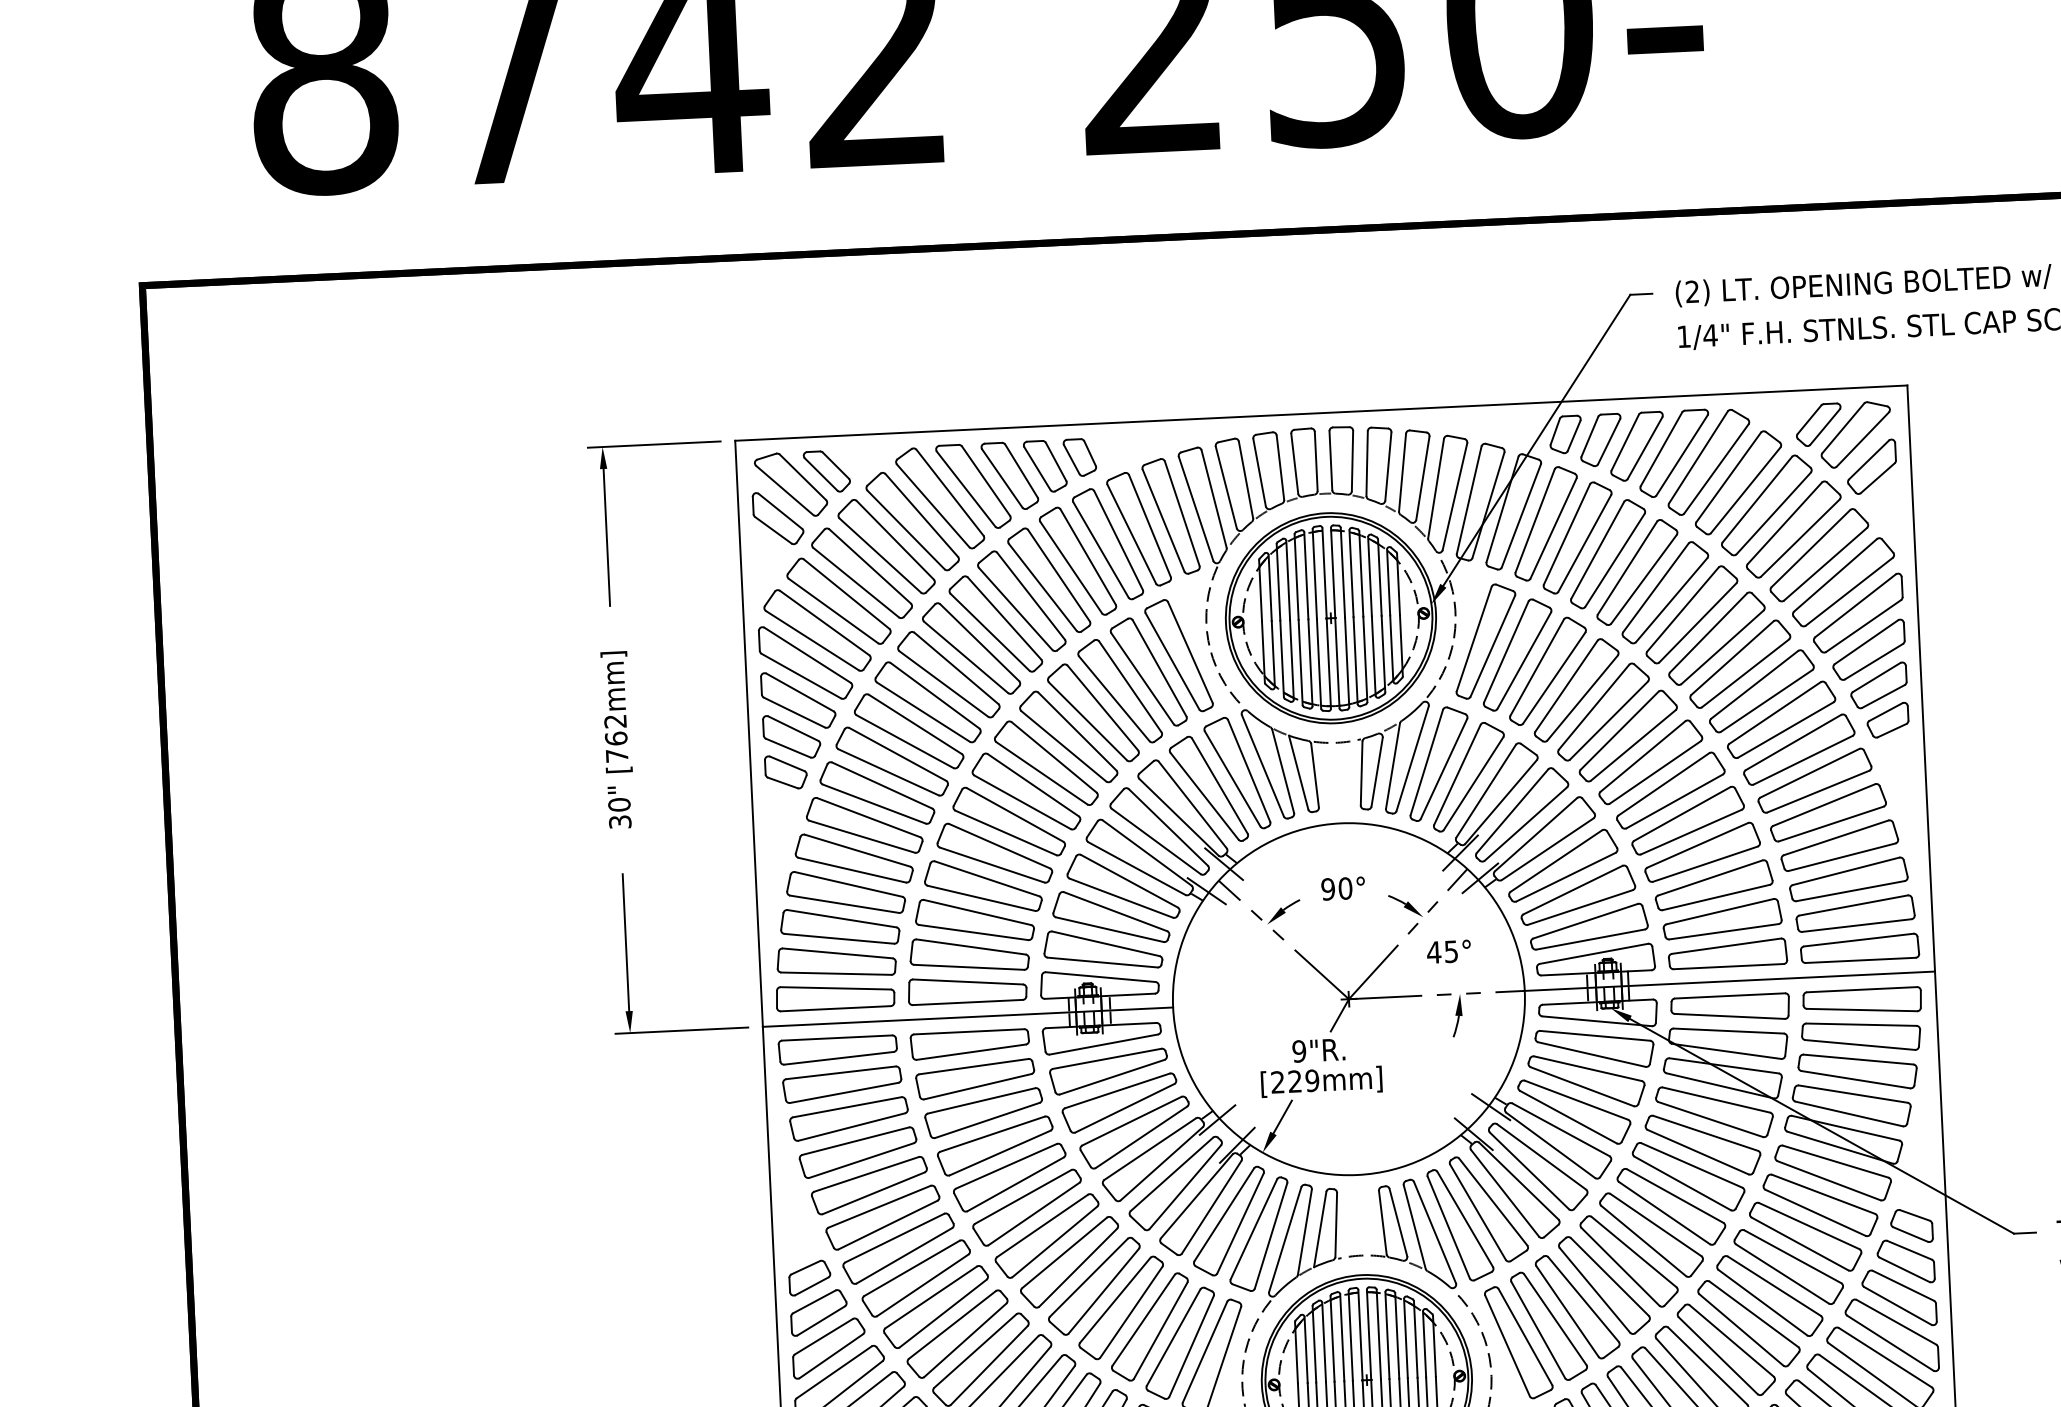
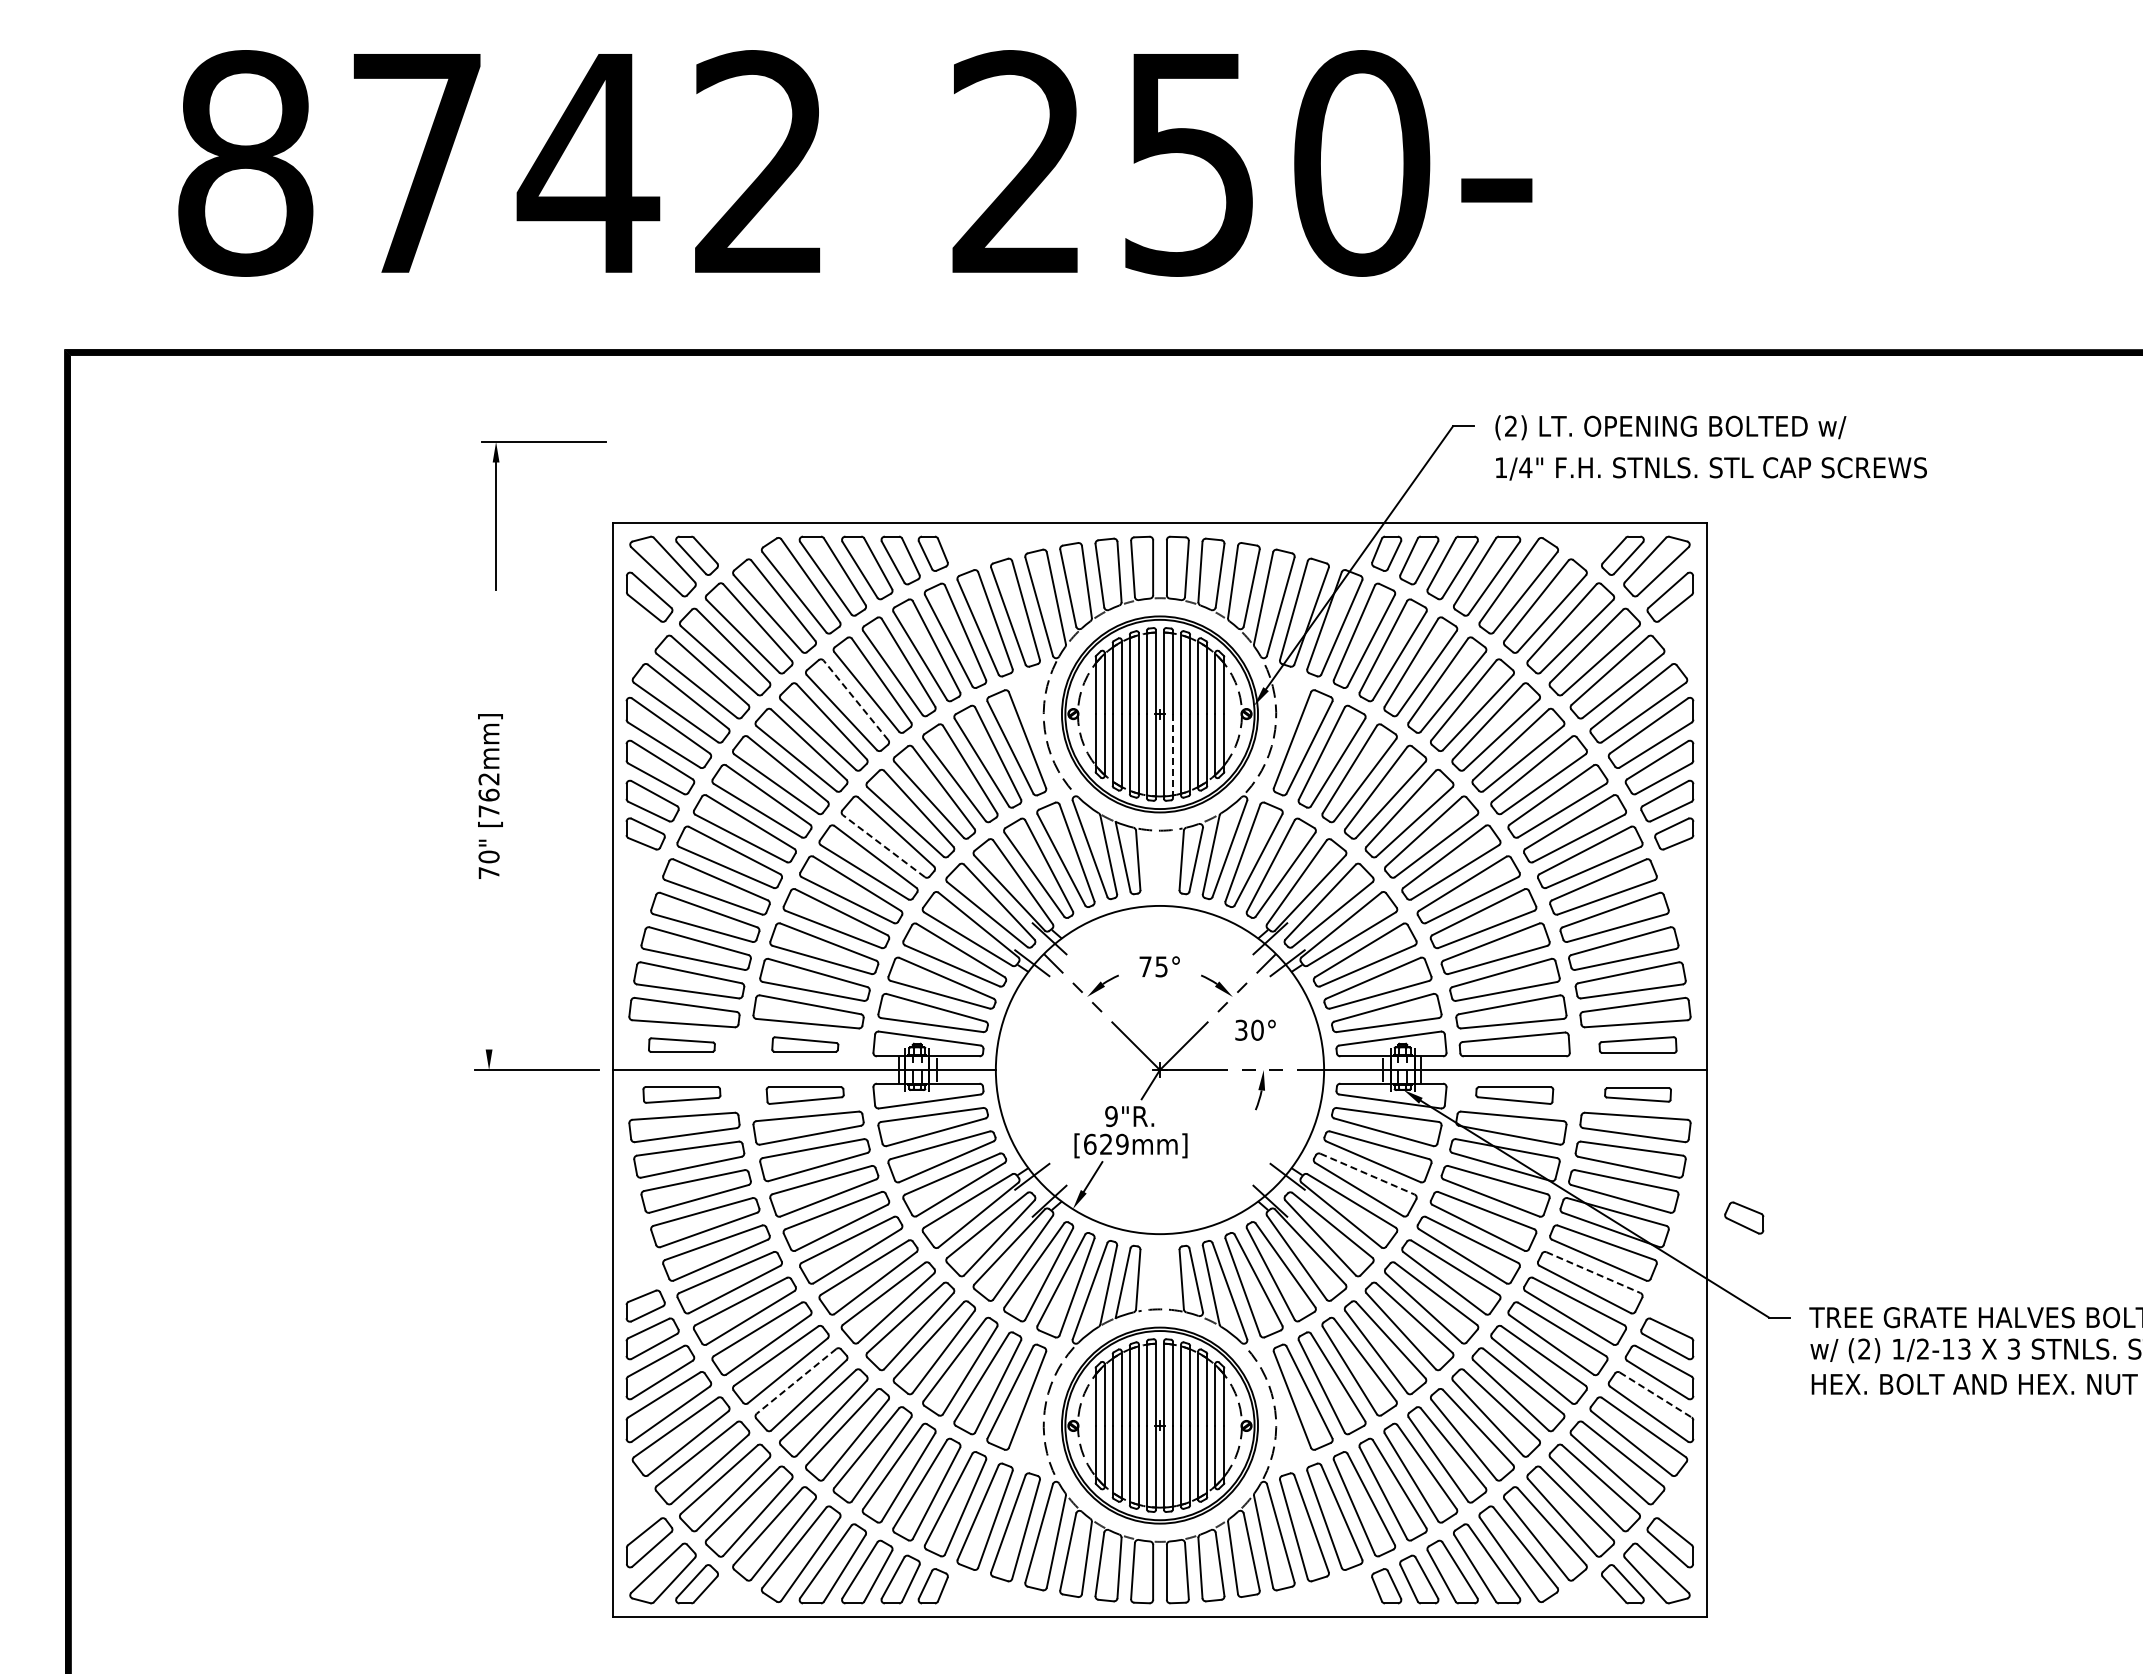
part: (606, 525) -> (496, 515), moved
line: (1004, 618) -> (855, 700), solid -> dashed
line: (1347, 662) -> (1173, 756), solid -> dashed
line: (1041, 772) -> (883, 845), solid -> dashed
text: (619, 822) -> (488, 873), 30" -> 70"
text: (1336, 888) -> (1153, 966), 90° -> 75°
line: (626, 942) -> (489, 985), removed
part: (1859, 947) -> (1637, 1044), size x0.7
text: (1441, 951) -> (1248, 1029), 45° -> 30°
part: (967, 989) -> (805, 1044), size x0.6
part: (835, 996) -> (681, 1044), size x0.6
part: (1861, 1001) -> (1637, 1094), size x0.6
part: (1730, 1008) -> (1514, 1095), size x0.7
part: (970, 1044) -> (805, 1095), size x0.7
part: (837, 1049) -> (681, 1094), size x0.7
text: (1278, 1081) -> (1090, 1143), [229mm] -> [629mm]
line: (1576, 1100) -> (1367, 1174), solid -> dashed
line: (1823, 1194) -> (1593, 1272), solid -> dashed
part: (1912, 1225) -> (1744, 1217), moved
line: (1897, 1322) -> (1656, 1395), solid -> dashed
line: (975, 1351) -> (796, 1381), solid -> dashed

